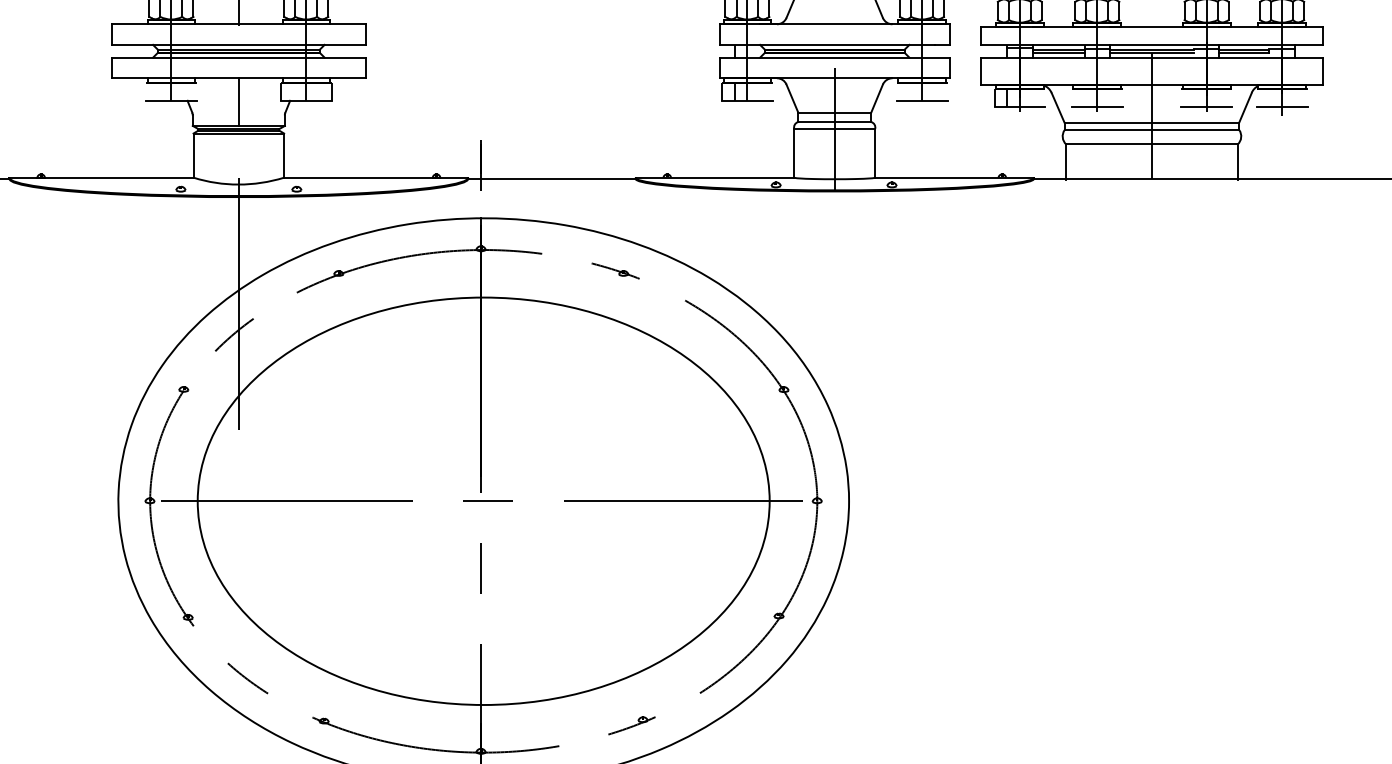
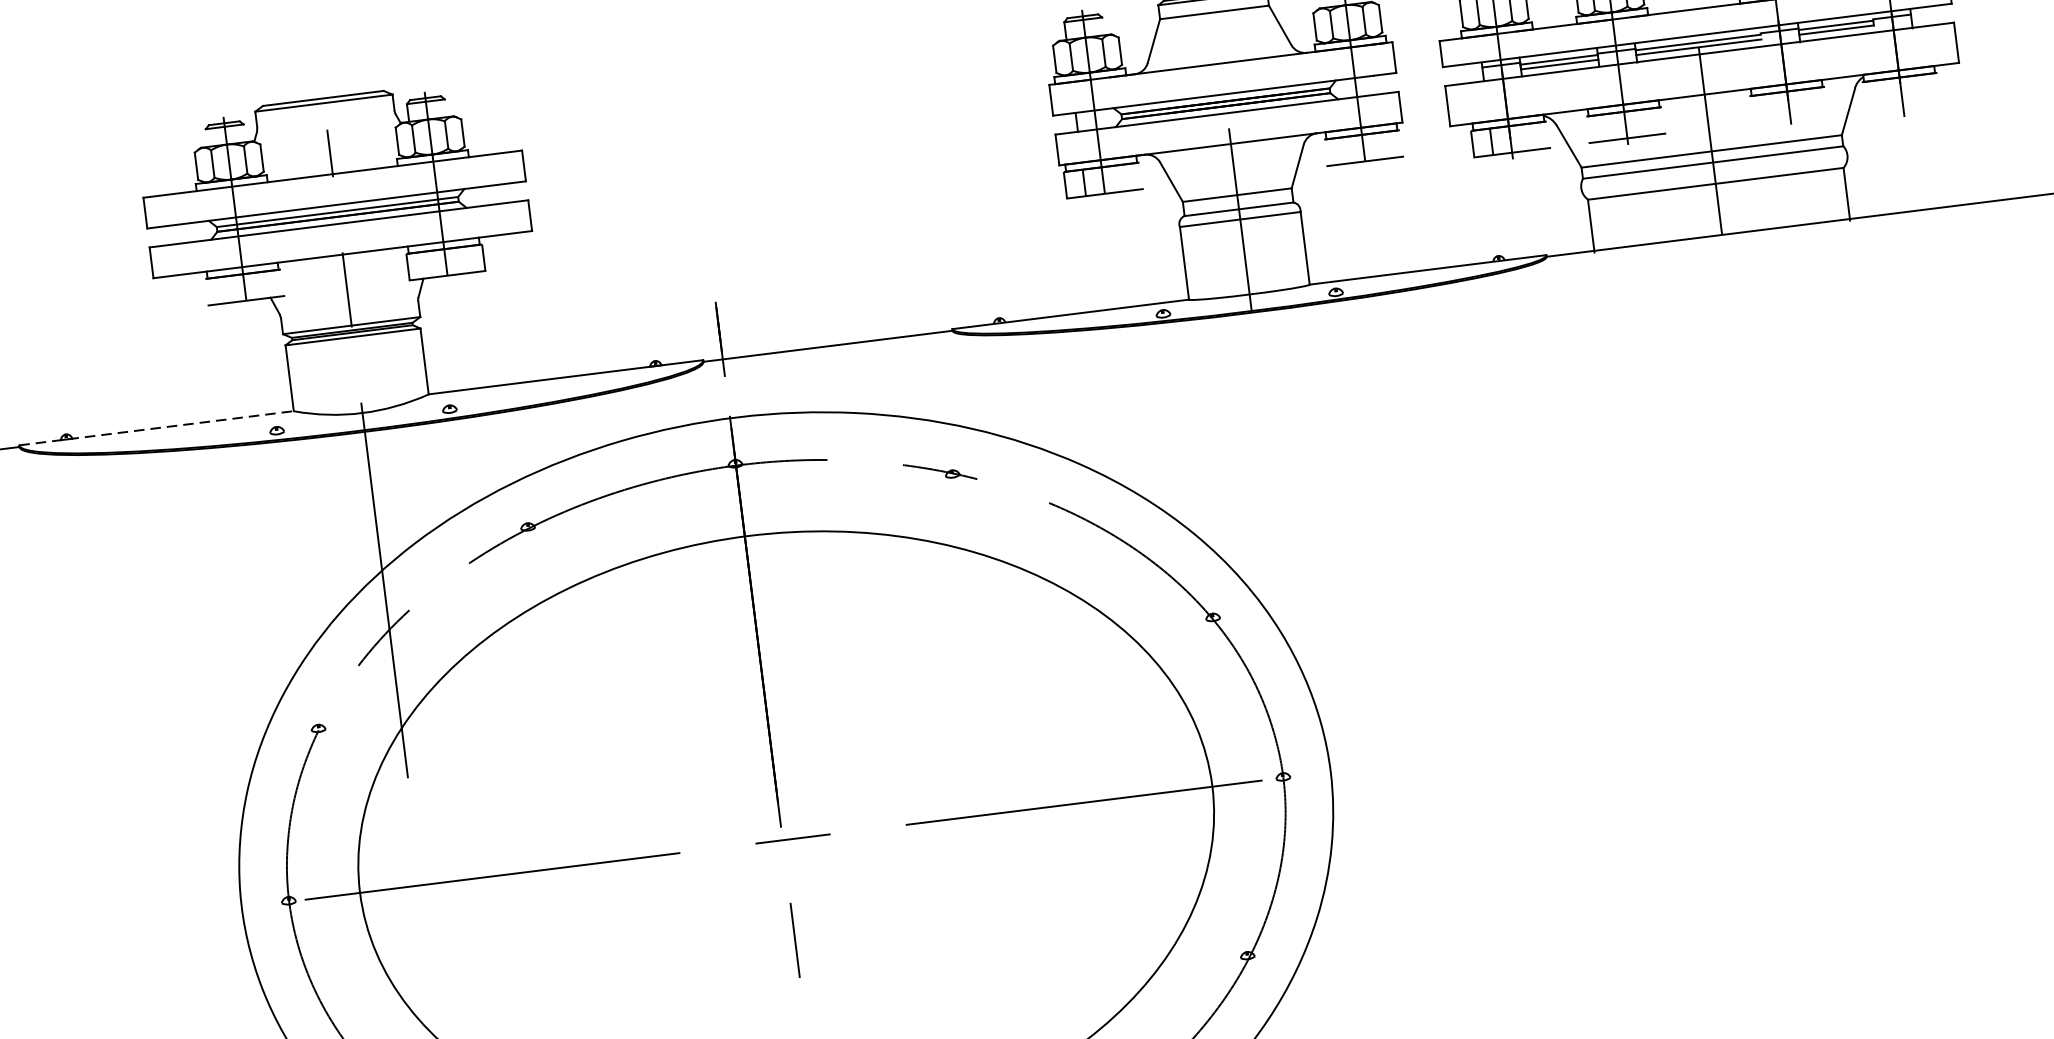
line: (1206, 107) -> (1790, 118), removed
line: (1281, 107) -> (1902, 104), removed
line: (102, 177) -> (158, 427), solid -> dashed

